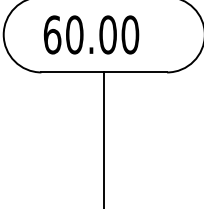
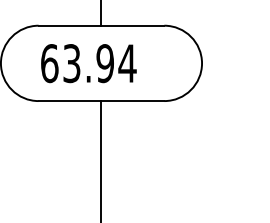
text: (102, 34) -> (99, 63), 60.00 -> 63.94

